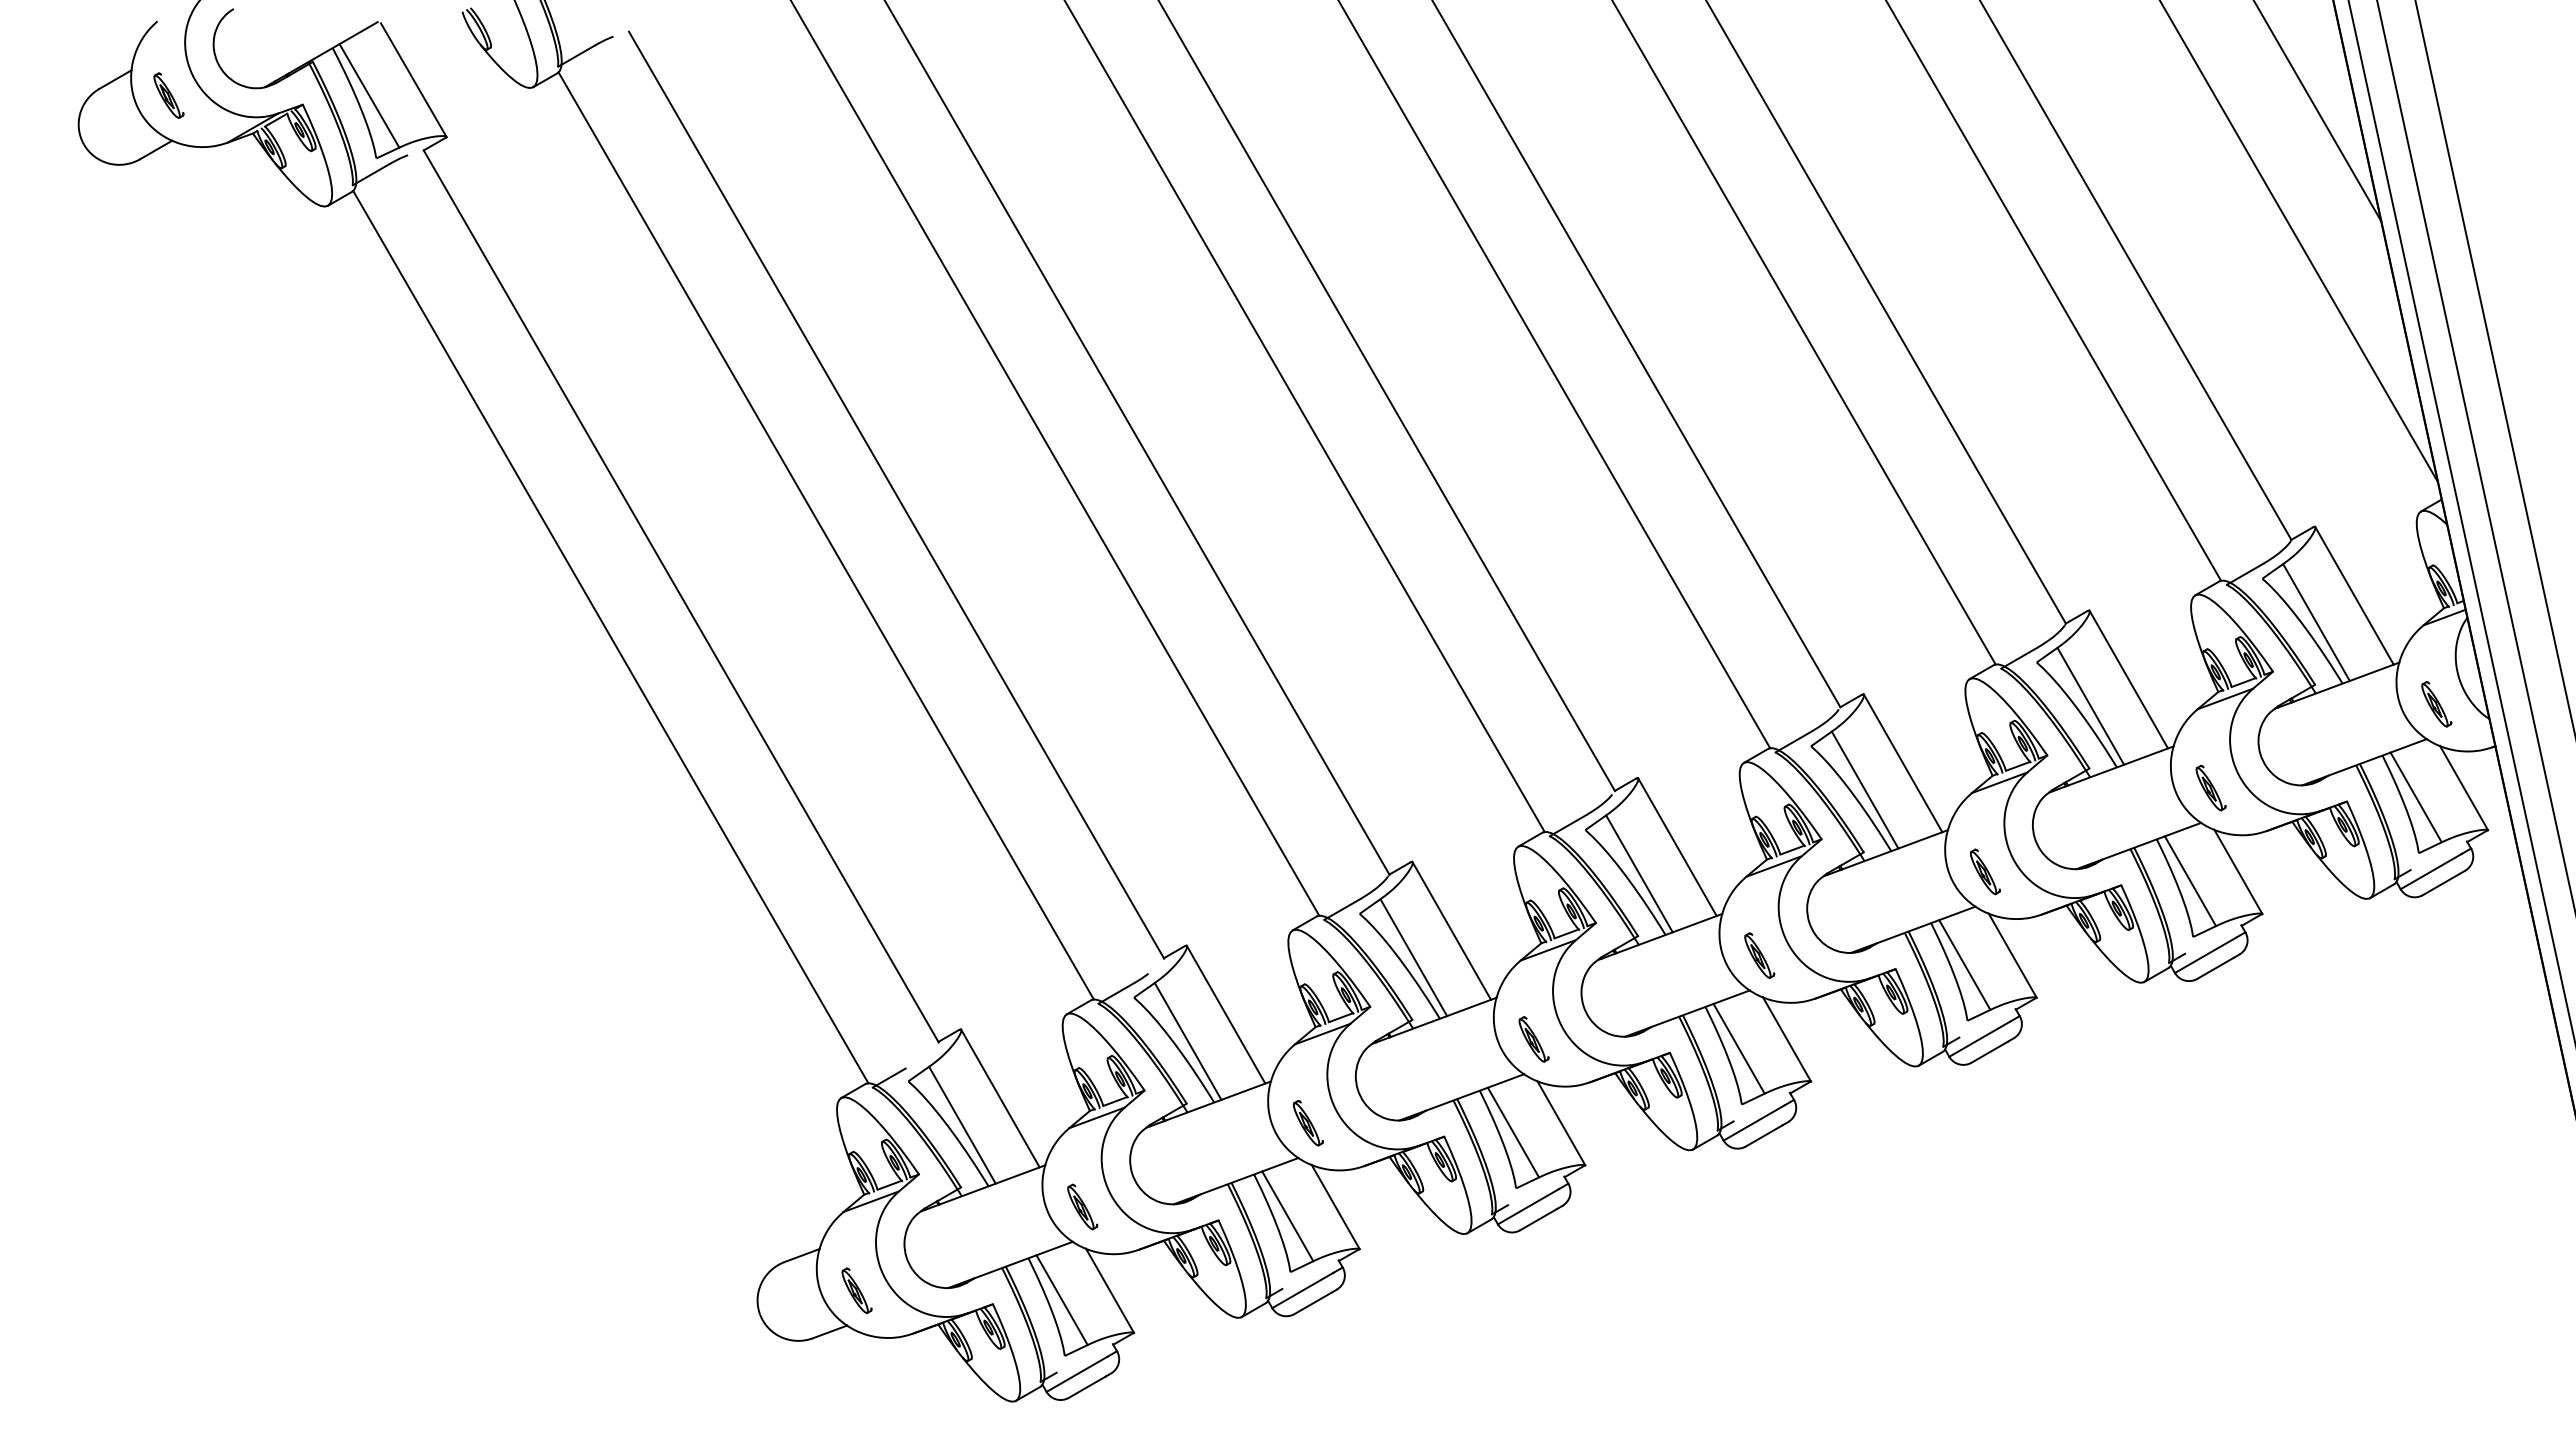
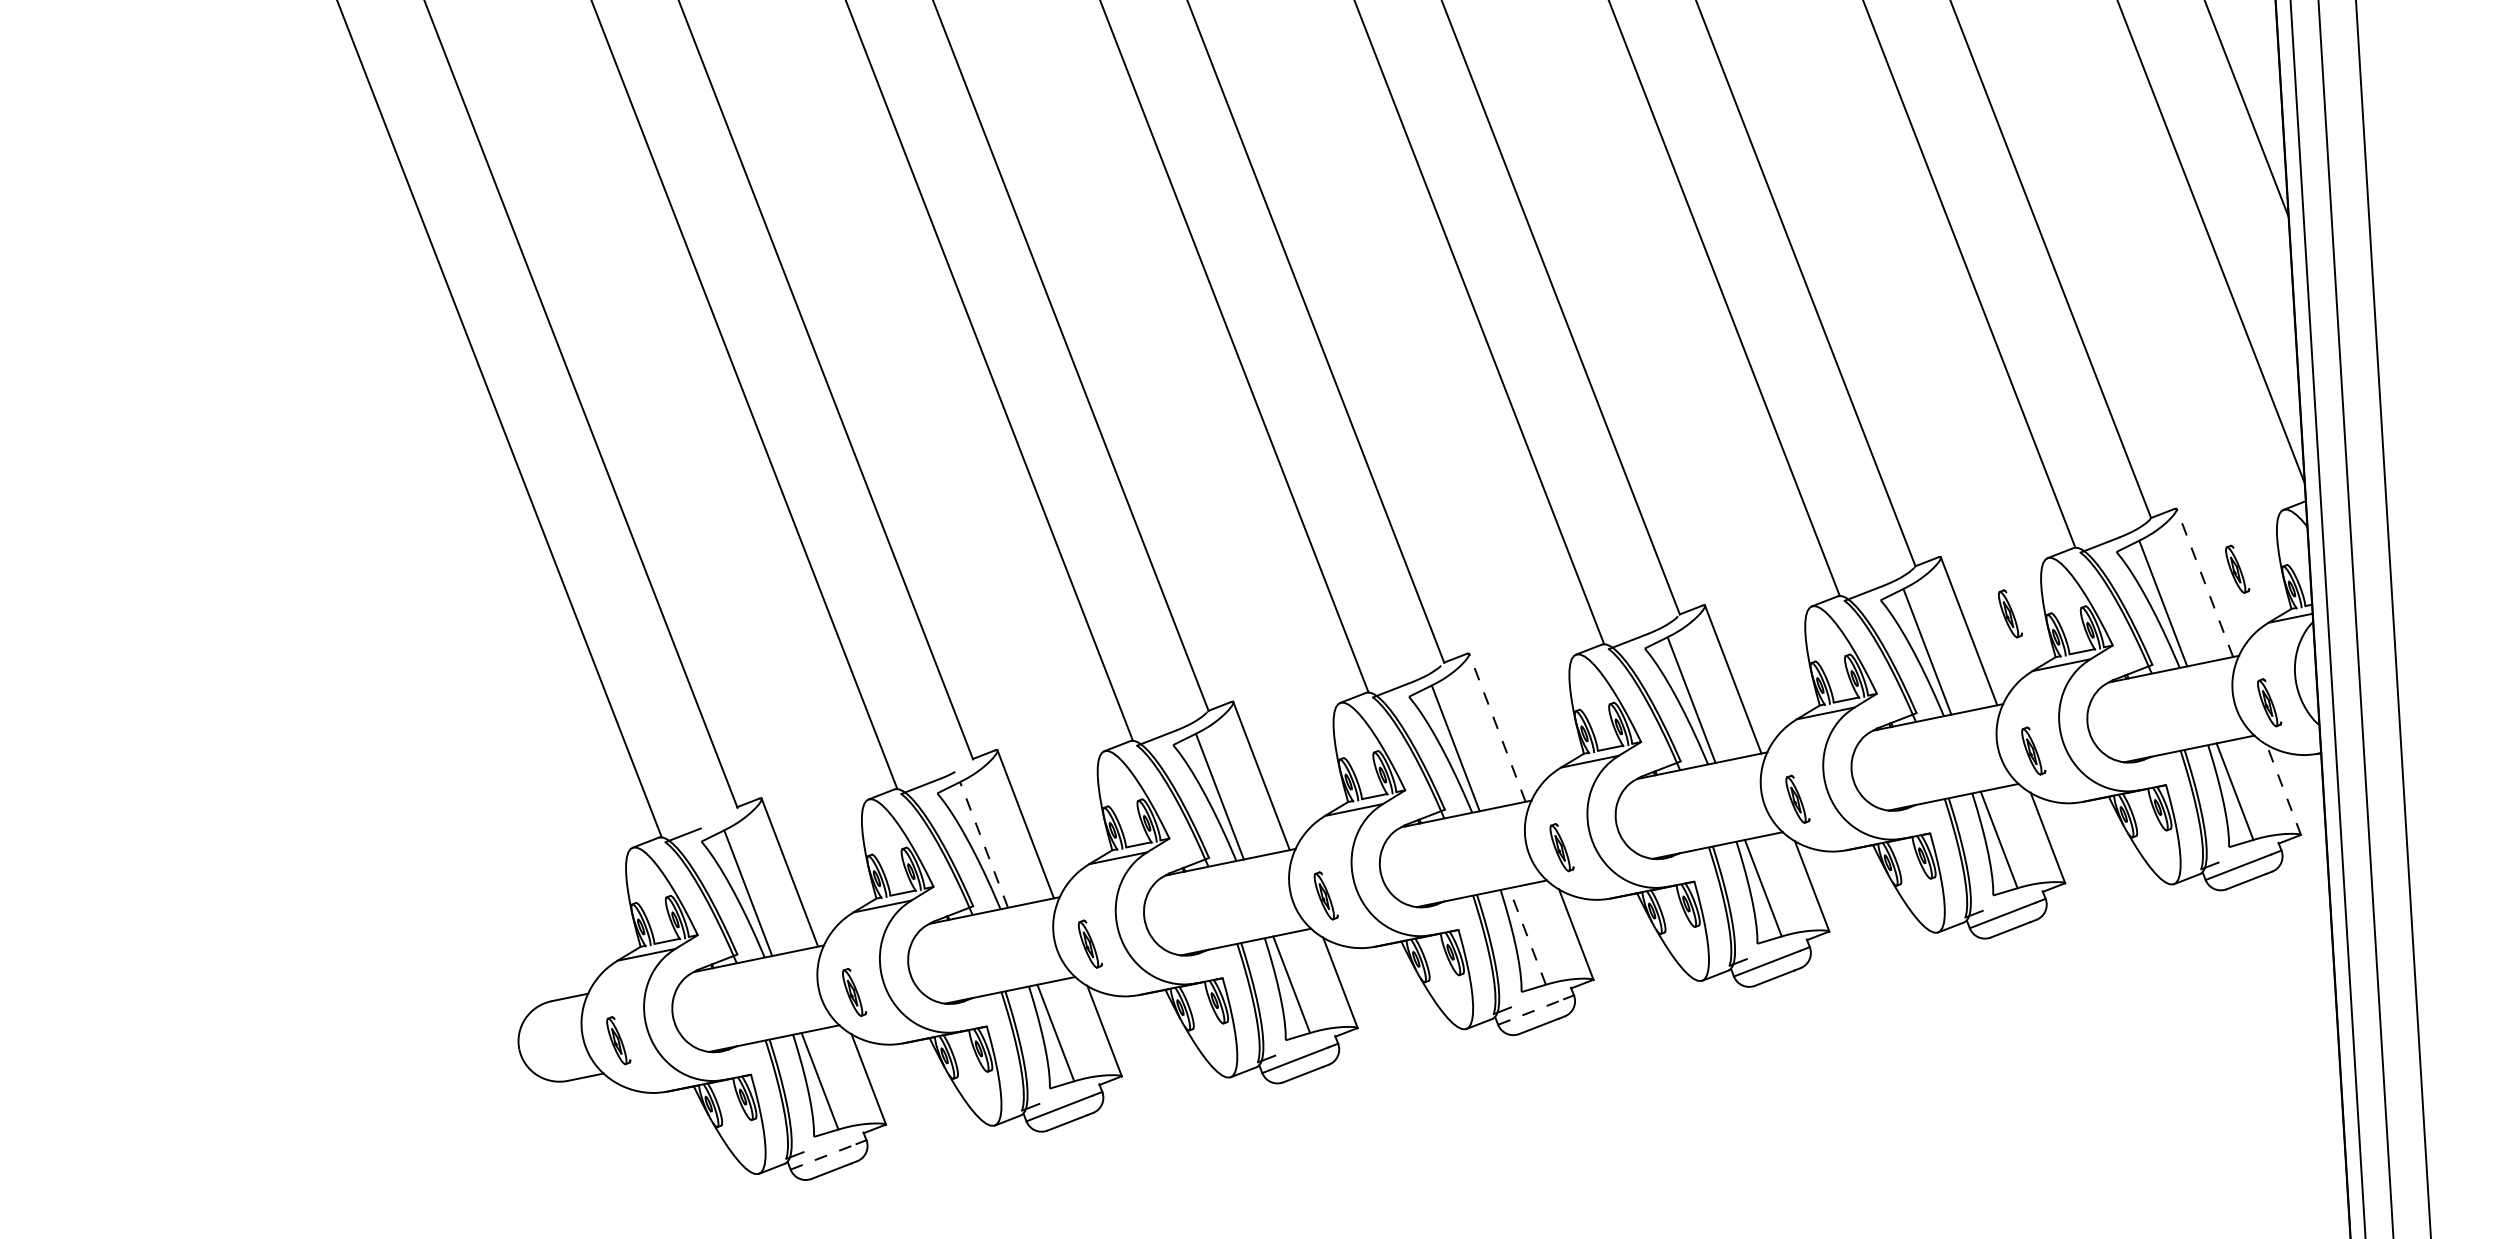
part: (2384, 577) -> (2237, 569), added
line: (2354, 595) -> (2204, 582), solid -> dashed
part: (2166, 655) -> (2010, 613), added
line: (2464, 788) -> (2284, 790), solid -> dashed
line: (1677, 846) -> (1497, 727), solid -> dashed
line: (1187, 1041) -> (983, 844), solid -> dashed
line: (1739, 1048) -> (1527, 936), solid -> dashed
line: (1754, 1122) -> (1531, 1011), solid -> dashed
line: (1077, 1374) -> (823, 1157), solid -> dashed

